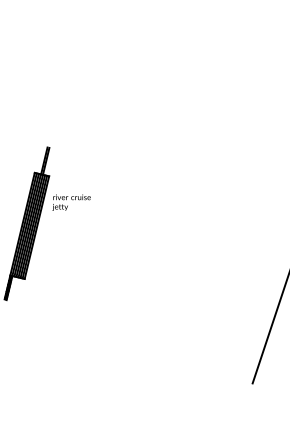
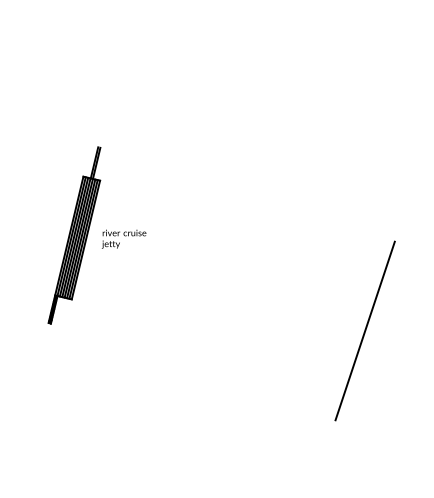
text: (71, 202) -> (124, 238), moved

